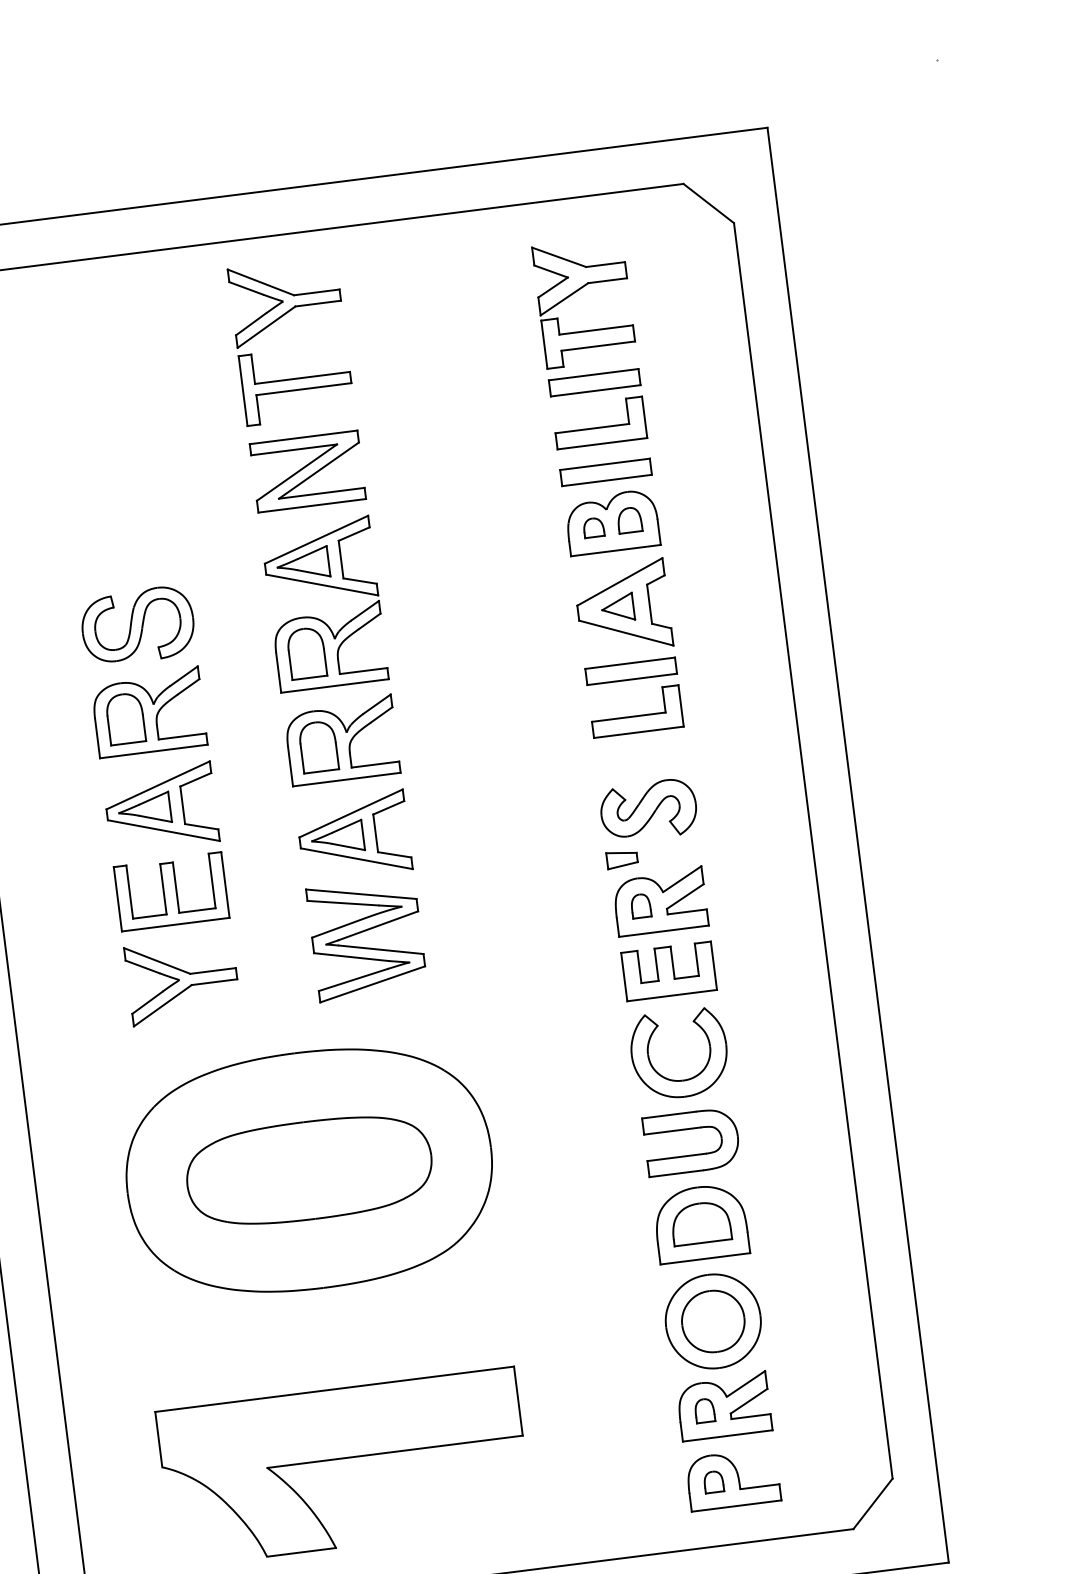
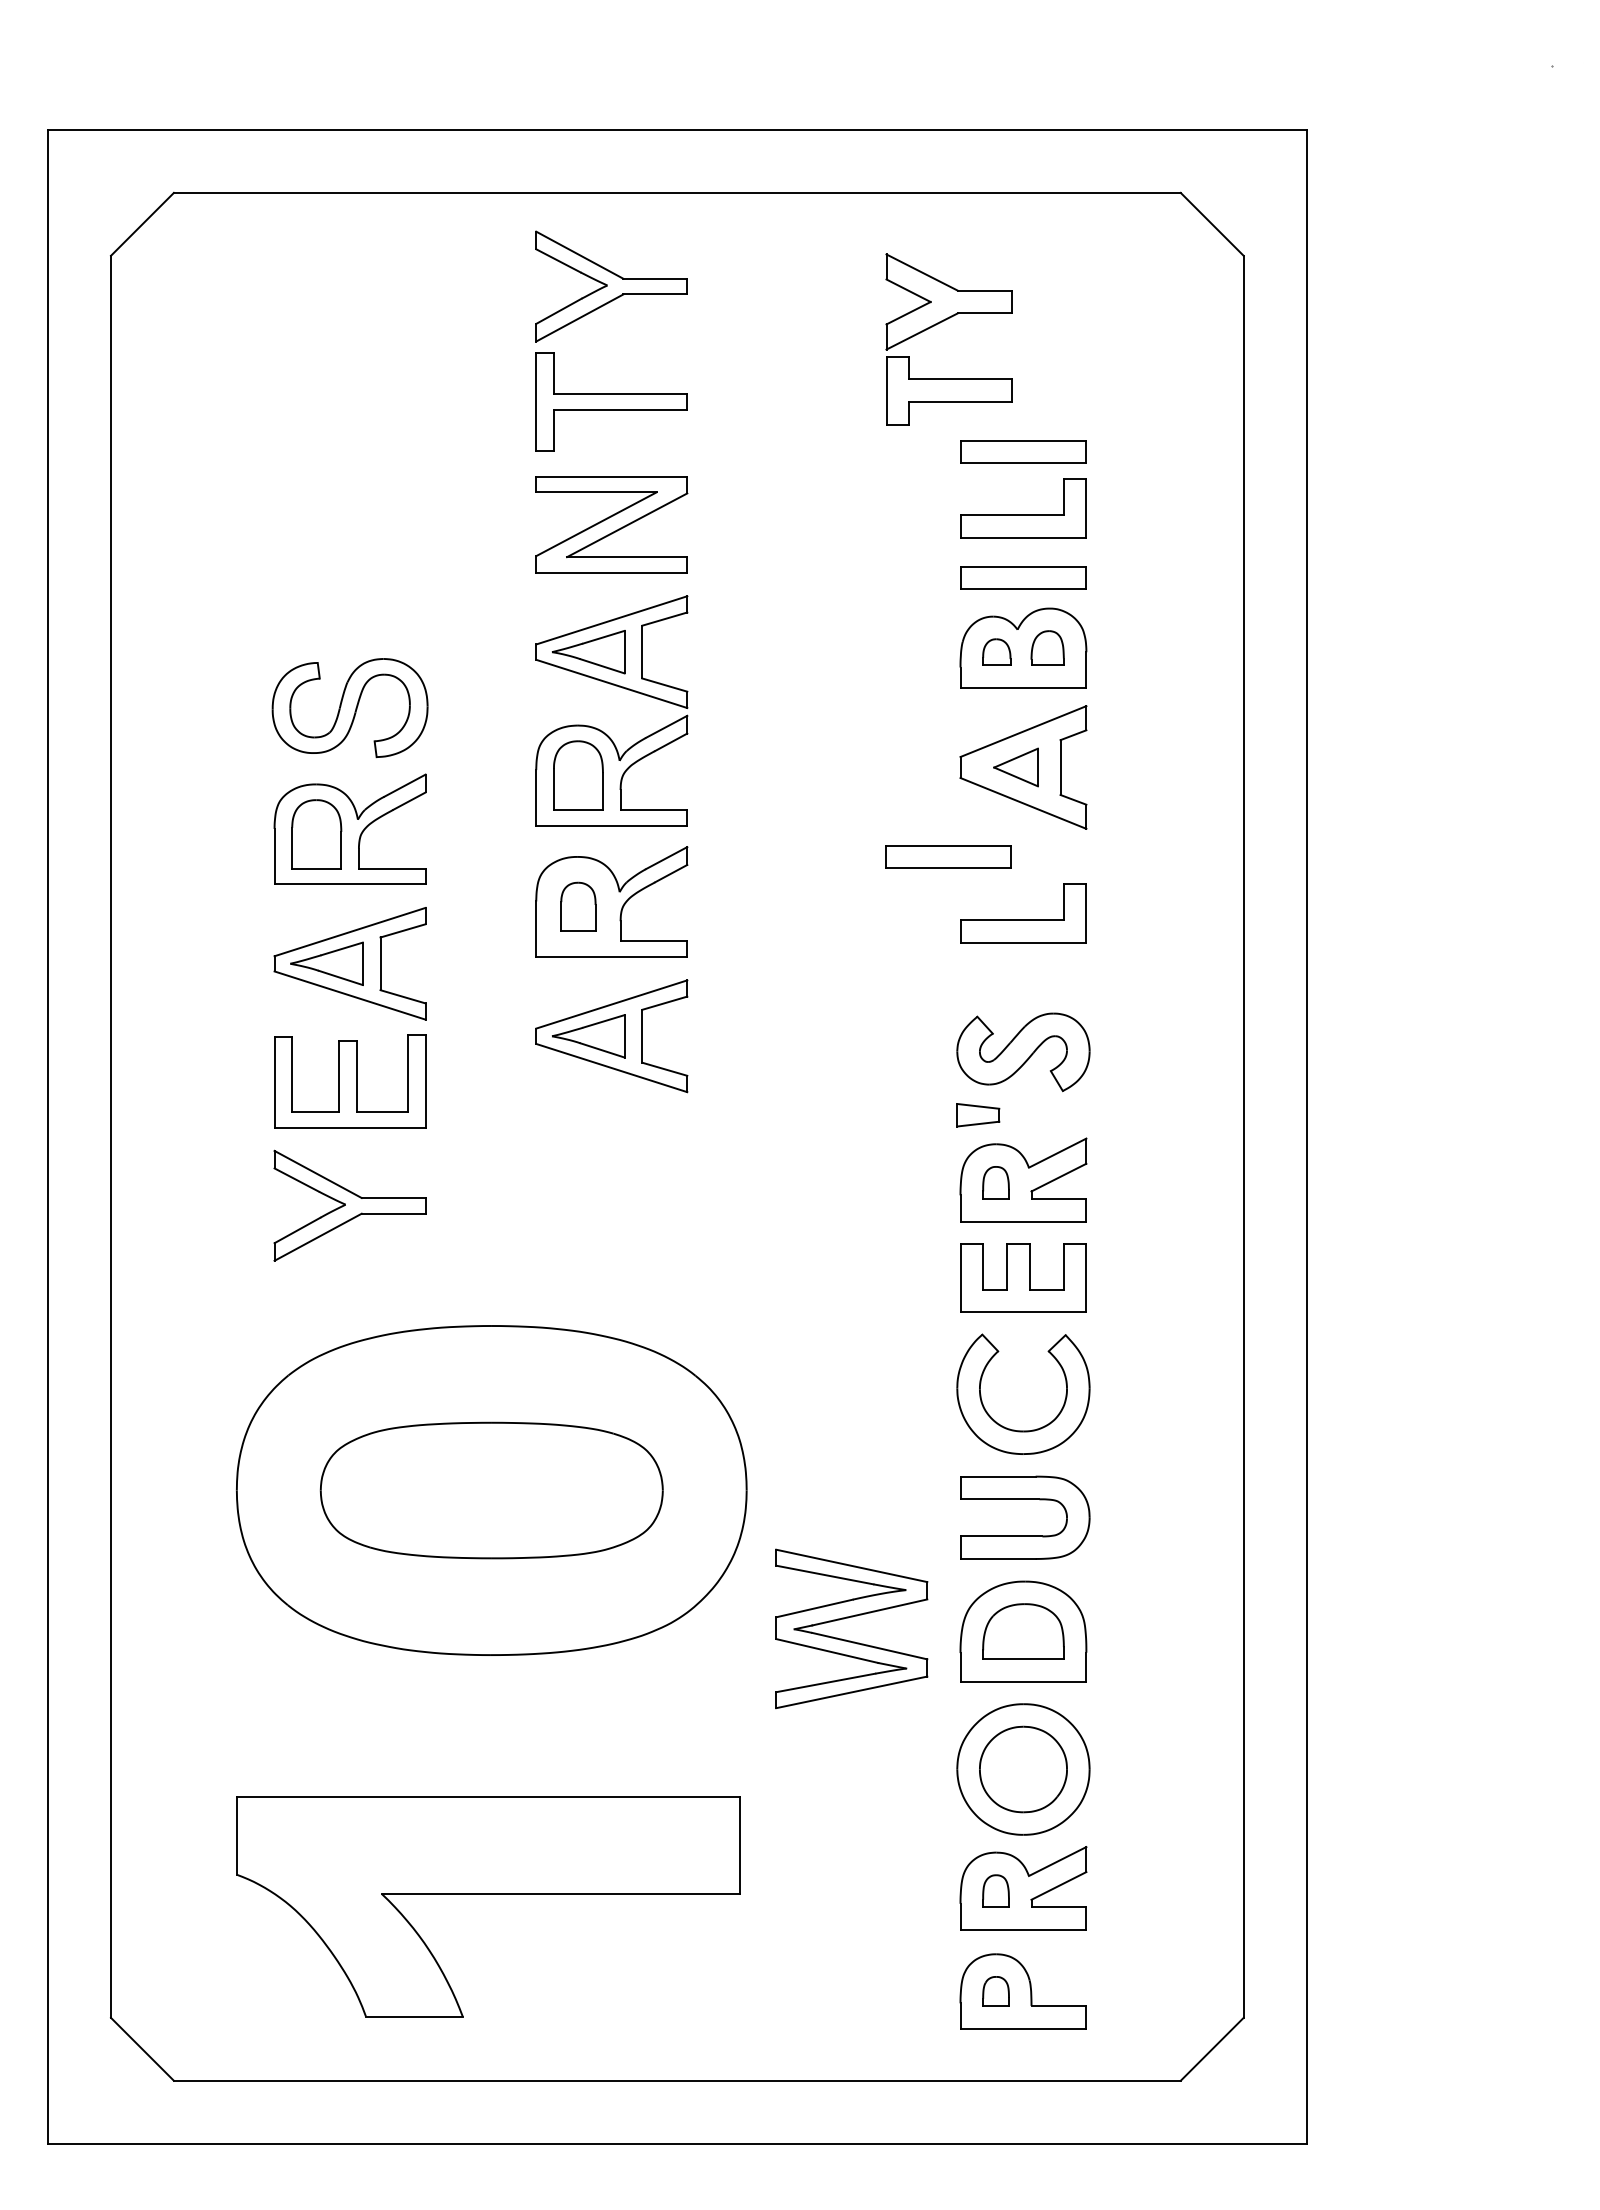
part: (576, 291) -> (940, 323), moved
part: (631, 670) -> (948, 856), moved
part: (318, 746) -> (578, 906), size x0.7
part: (363, 932) -> (848, 1618), moved

